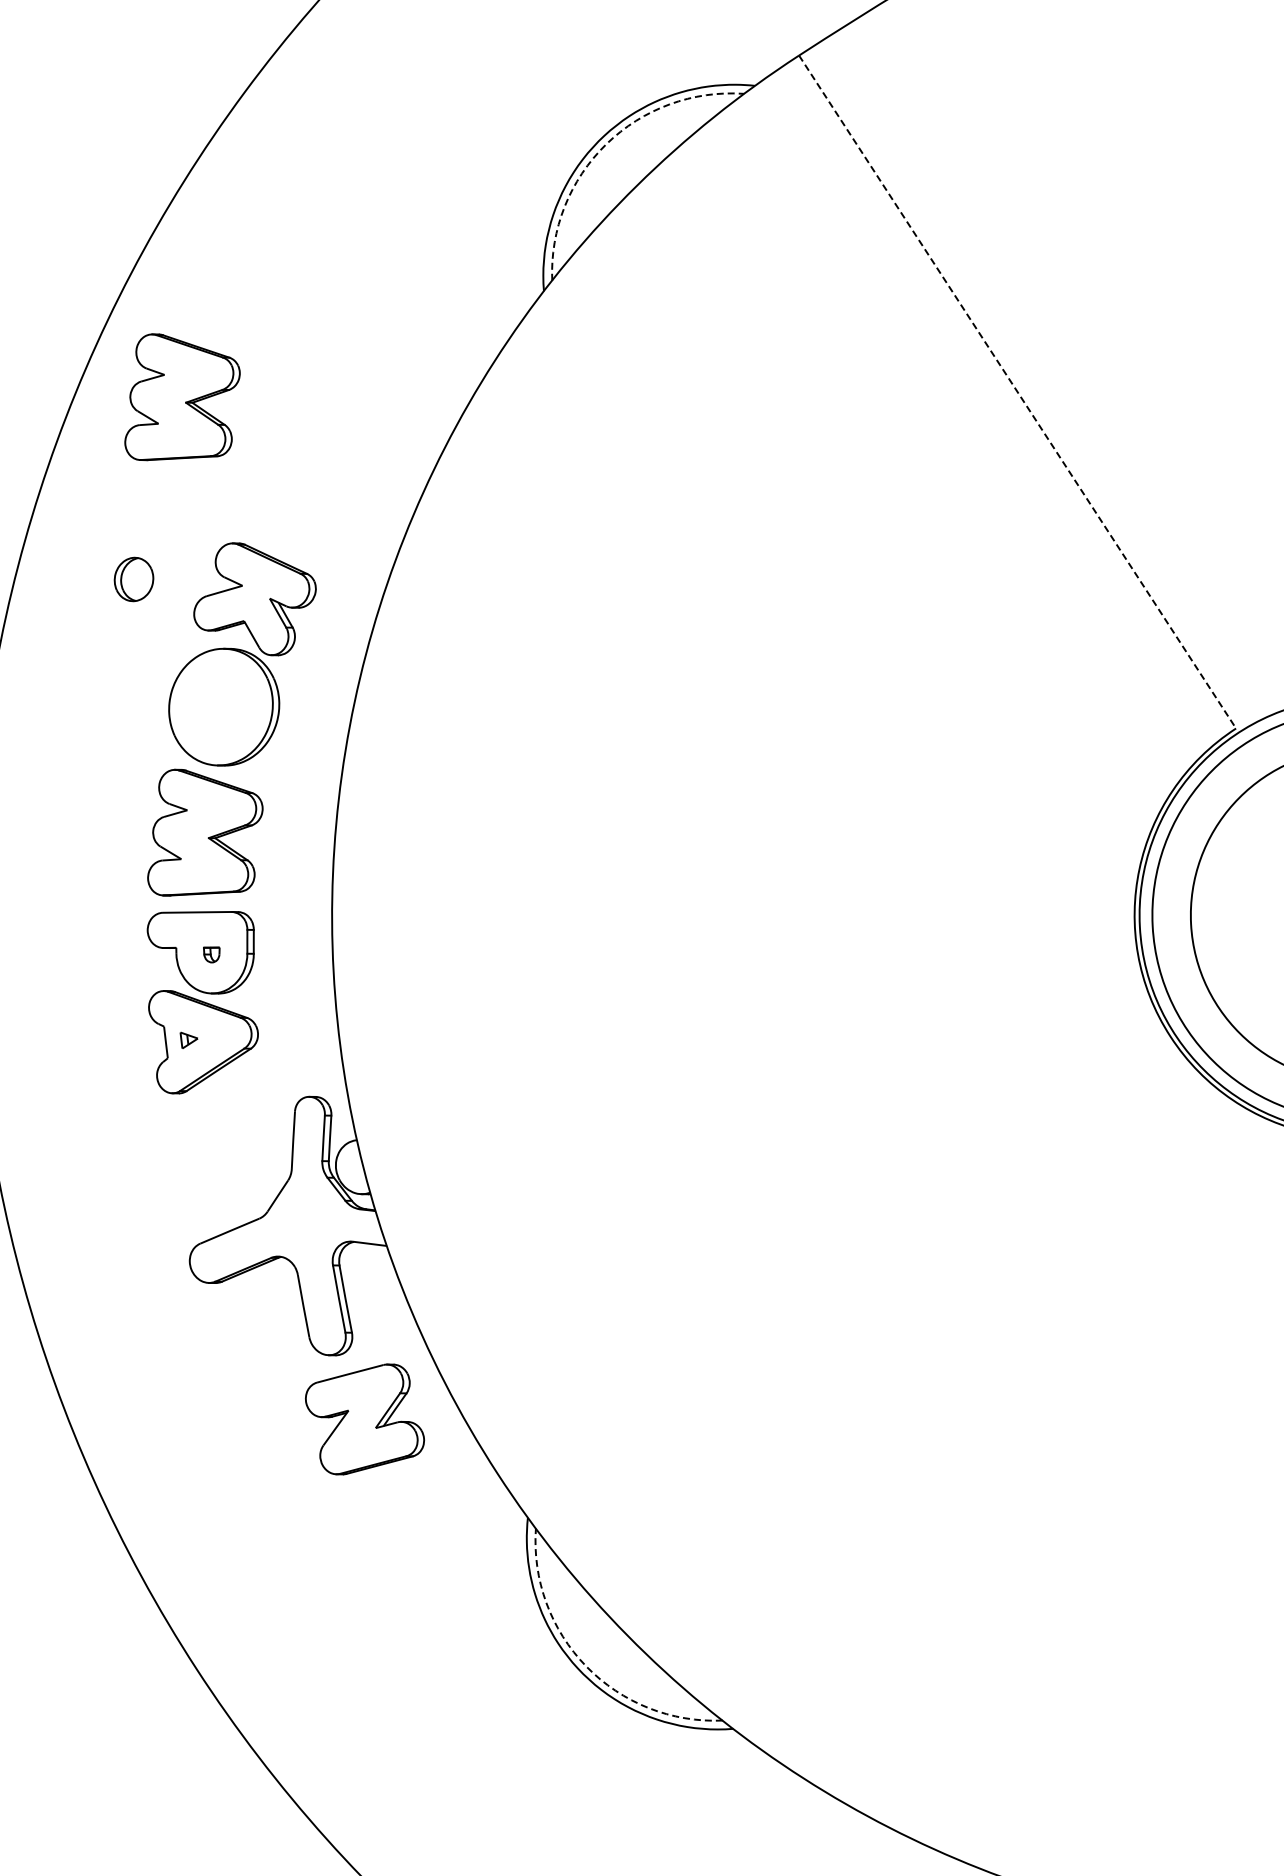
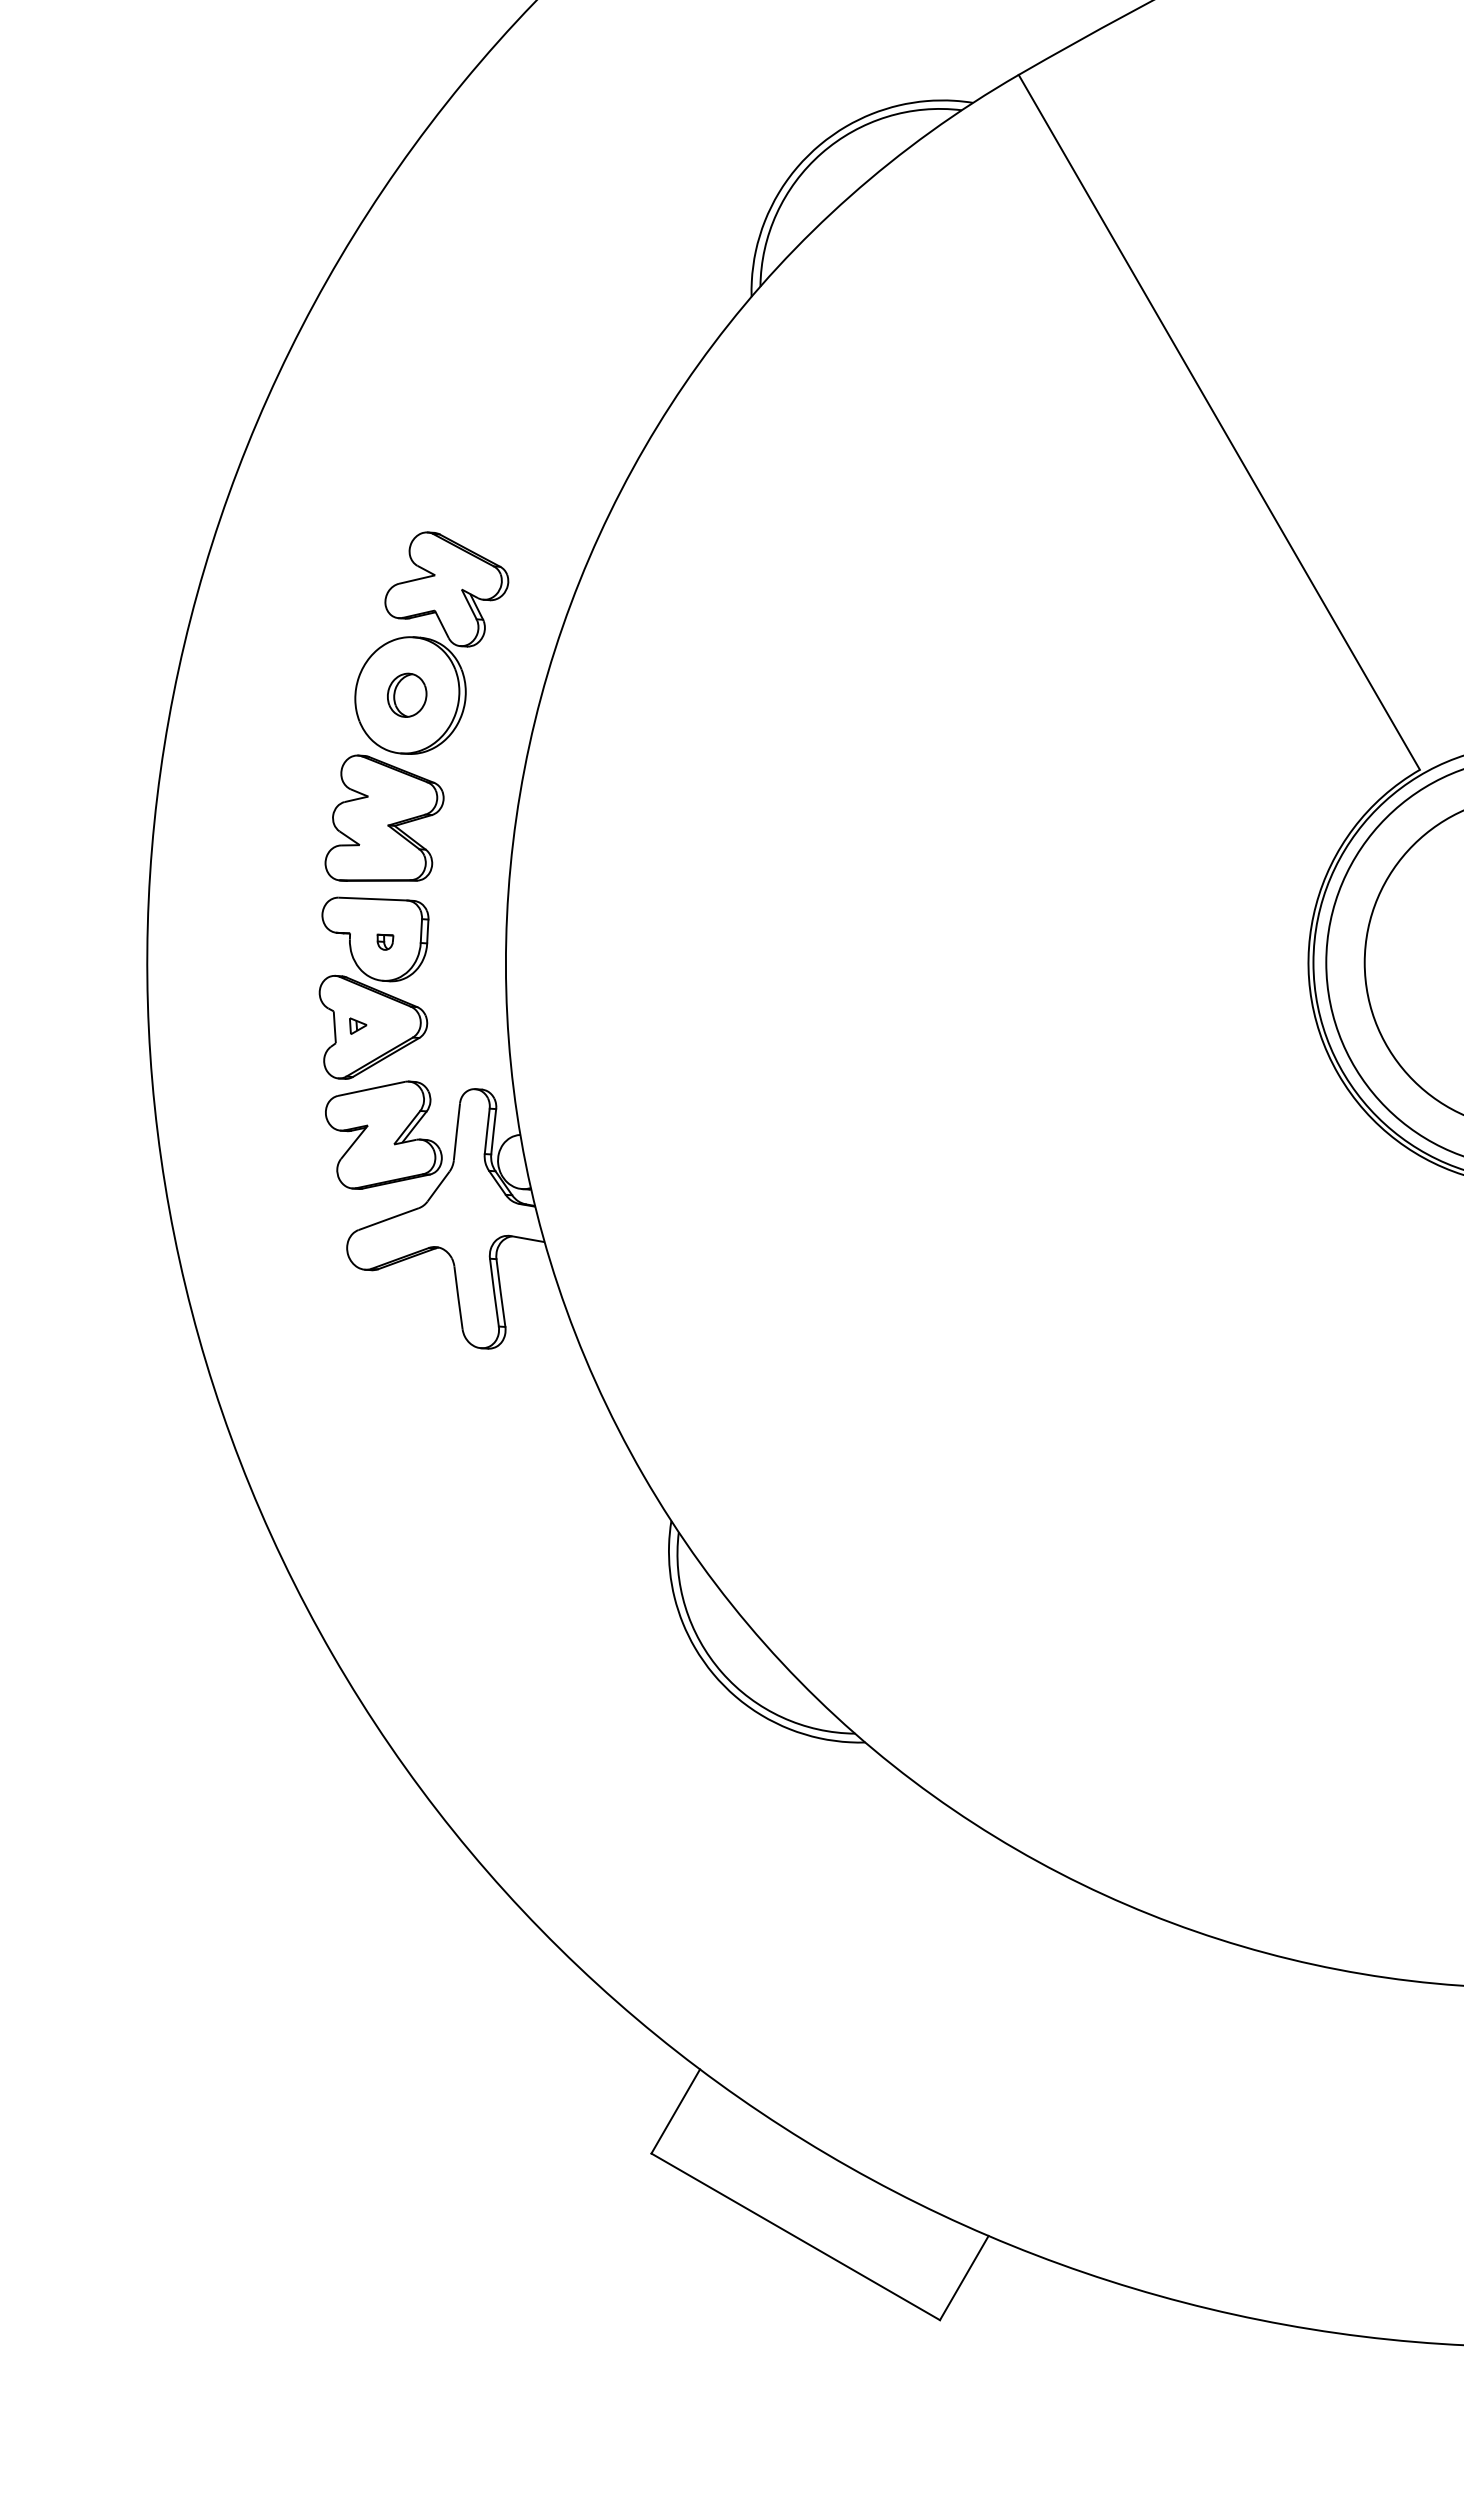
arc: (606, 144) -> (821, 153), dashed -> solid
line: (1017, 392) -> (1219, 422), dashed -> solid
part: (181, 394) -> (384, 381), removed
part: (134, 578) -> (407, 694), moved
part: (364, 1418) -> (383, 1134), moved
arc: (586, 1666) -> (722, 1672), dashed -> solid

